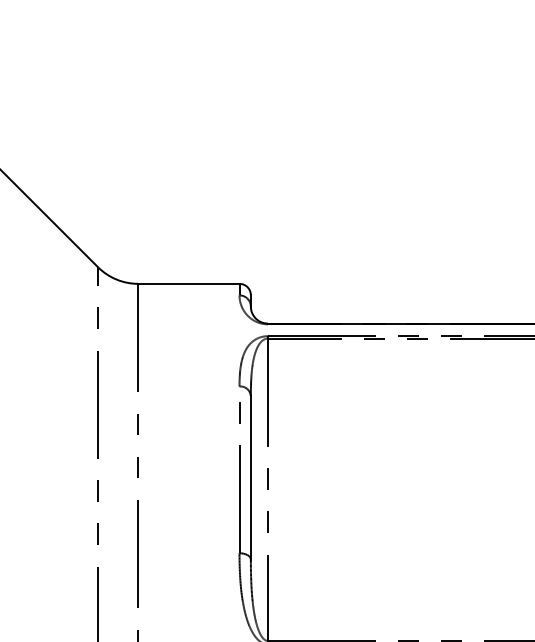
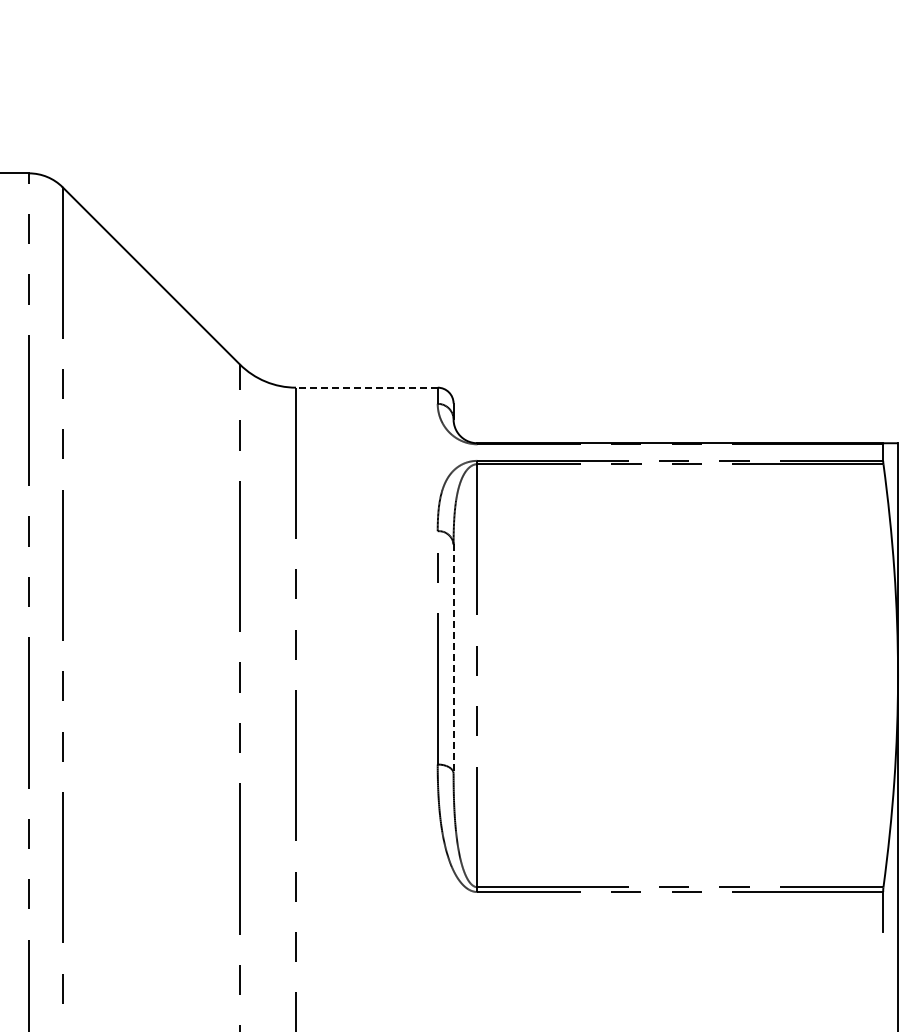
line: (188, 283) -> (366, 387), solid -> dashed
line: (250, 478) -> (453, 659), solid -> dashed

